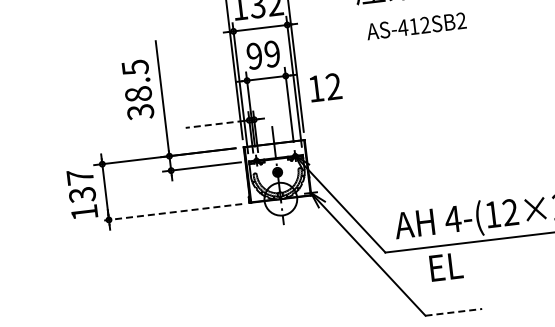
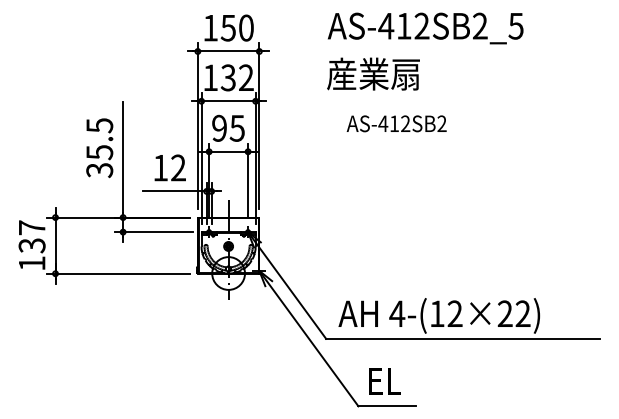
text: (416, 25) -> (396, 123), moved
text: (271, 53) -> (236, 127), 99 -> 95
text: (324, 87) -> (169, 167), moved
text: (138, 94) -> (99, 152), 38.5 -> 35.5
line: (215, 124) -> (172, 191), dashed -> solid
line: (170, 212) -> (117, 273), dashed -> solid
text: (445, 267) -> (384, 381), moved
line: (453, 312) -> (386, 406), dashed -> solid

